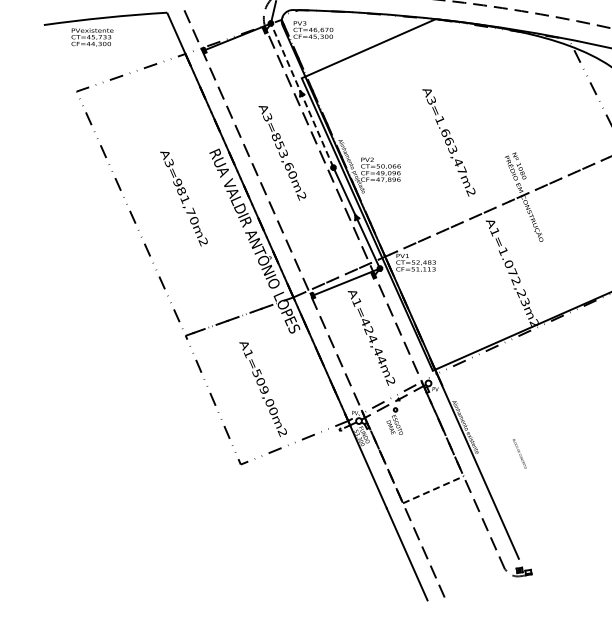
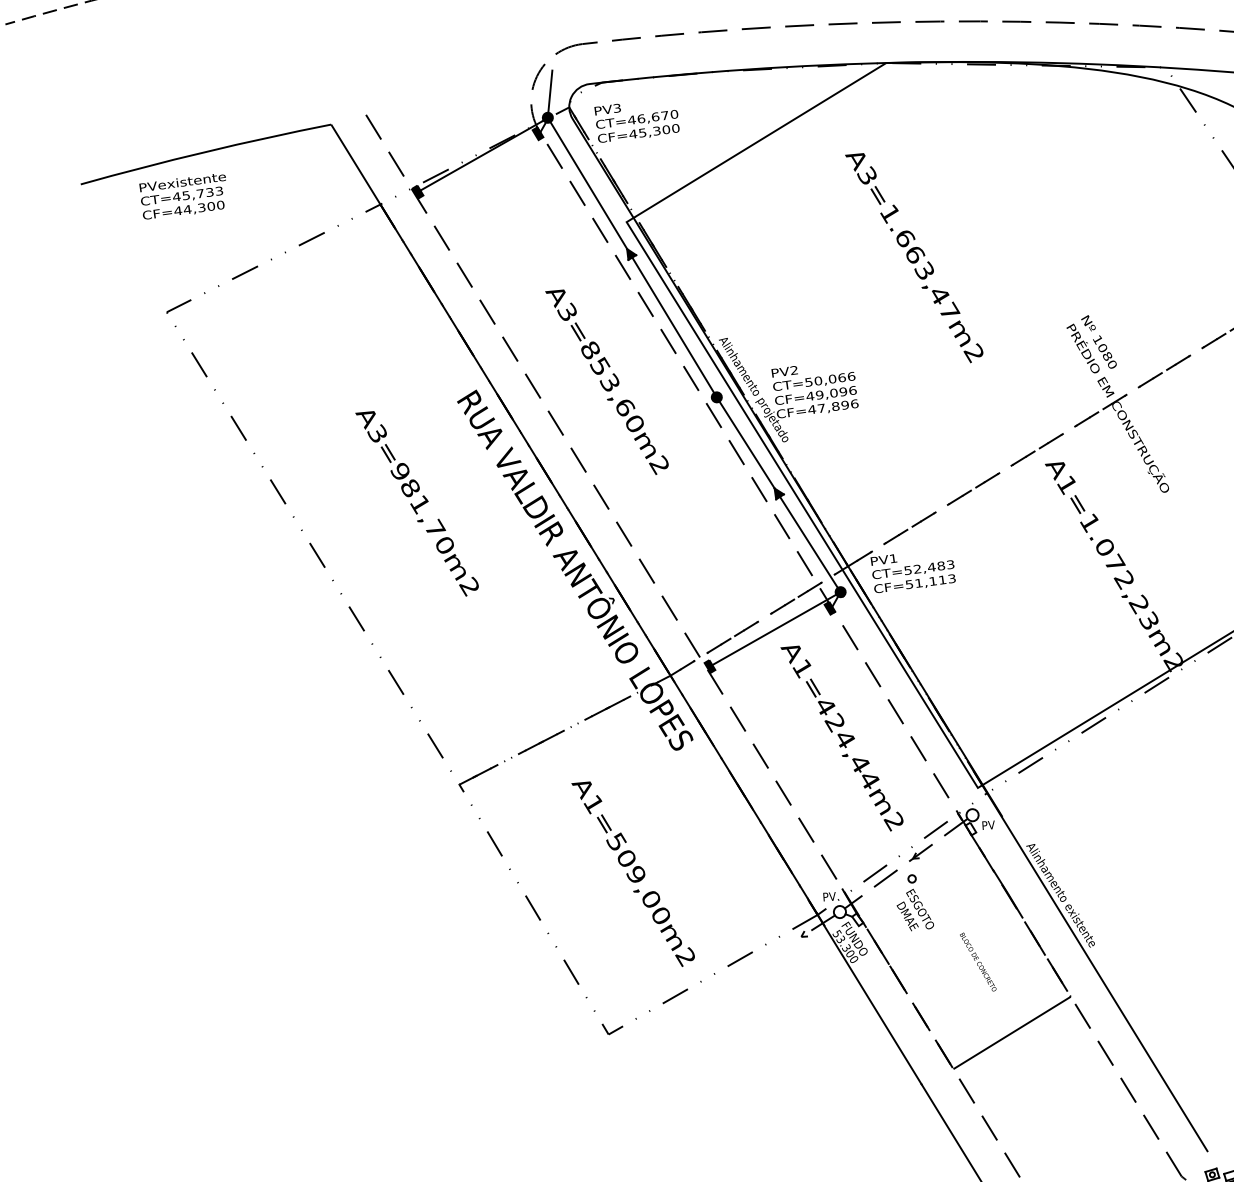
line: (302, 95) -> (632, 257), dashed -> solid
text: (448, 142) -> (913, 257), moved
text: (519, 453) -> (977, 961), moved
line: (433, 489) -> (1012, 1032), dashed -> solid

